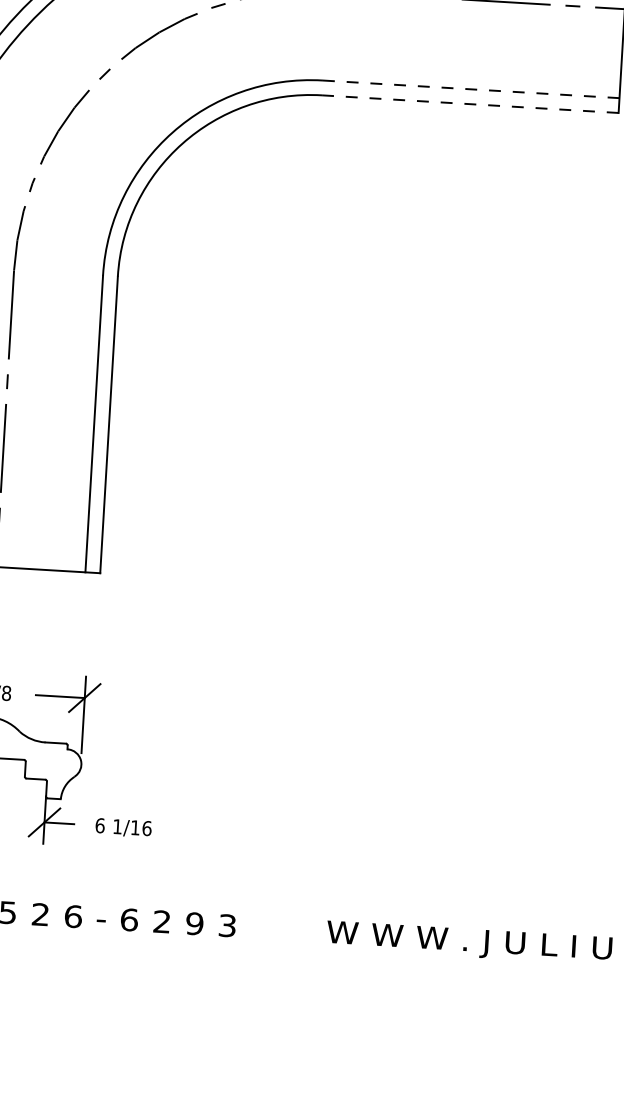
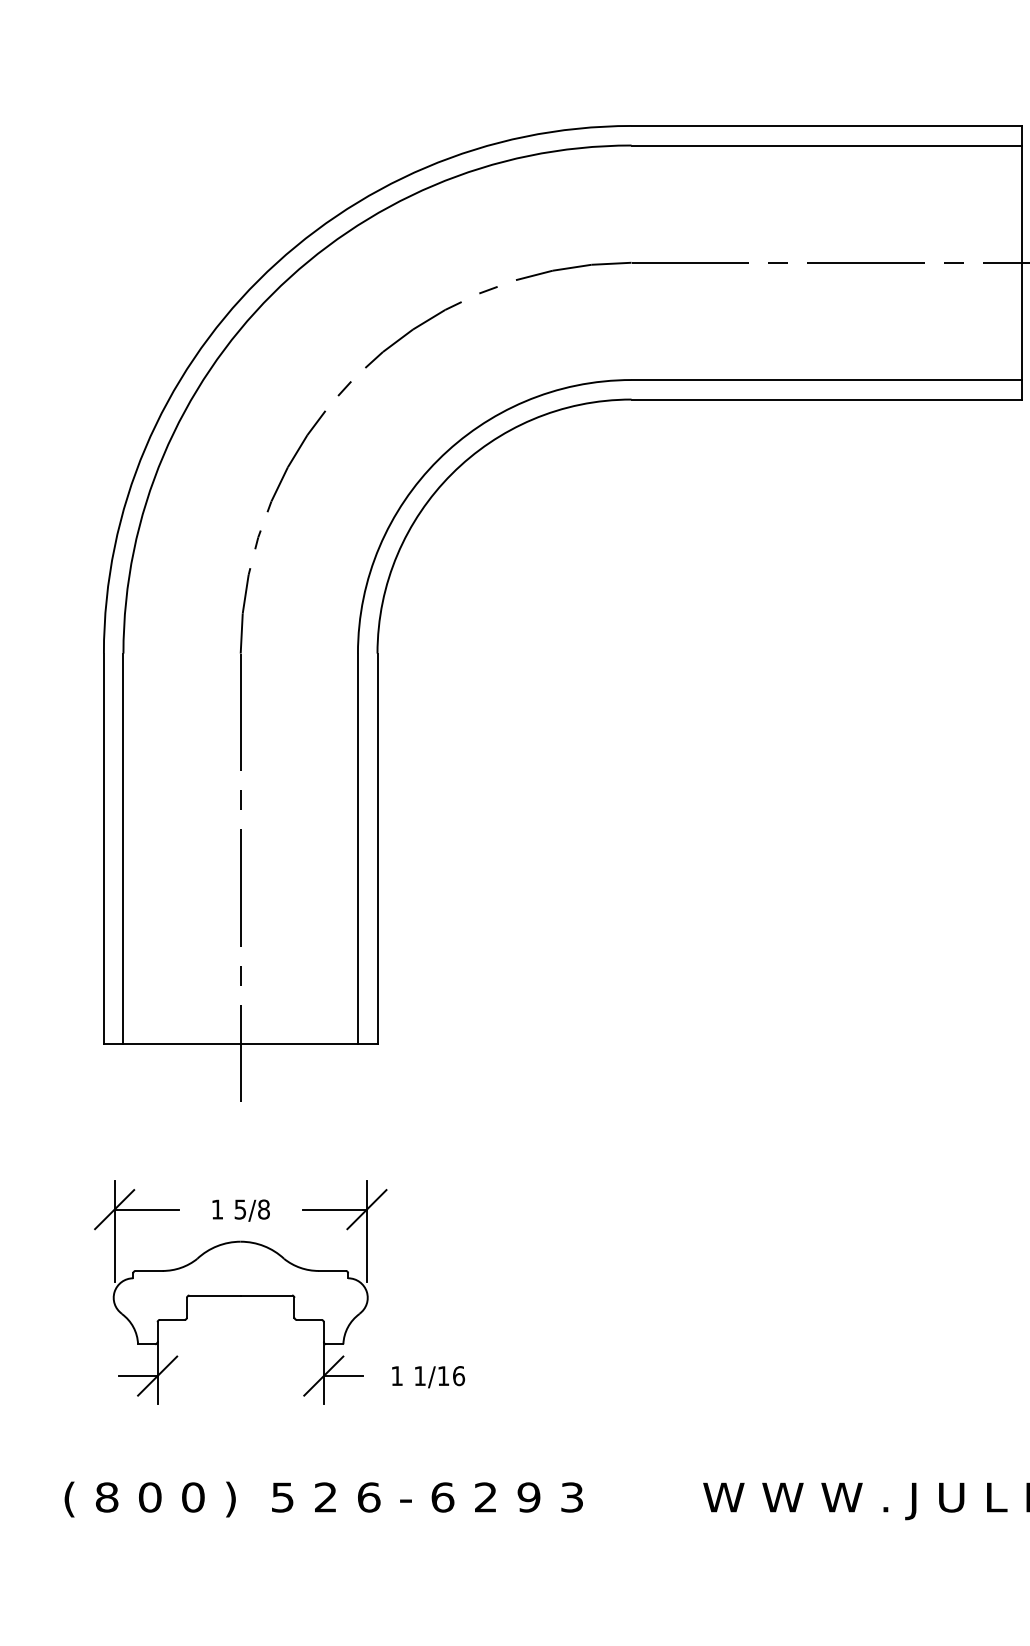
line: (470, 89) -> (826, 380), dashed -> solid
line: (470, 104) -> (826, 399), dashed -> solid
text: (100, 826) -> (397, 1376), 6 -> 1

